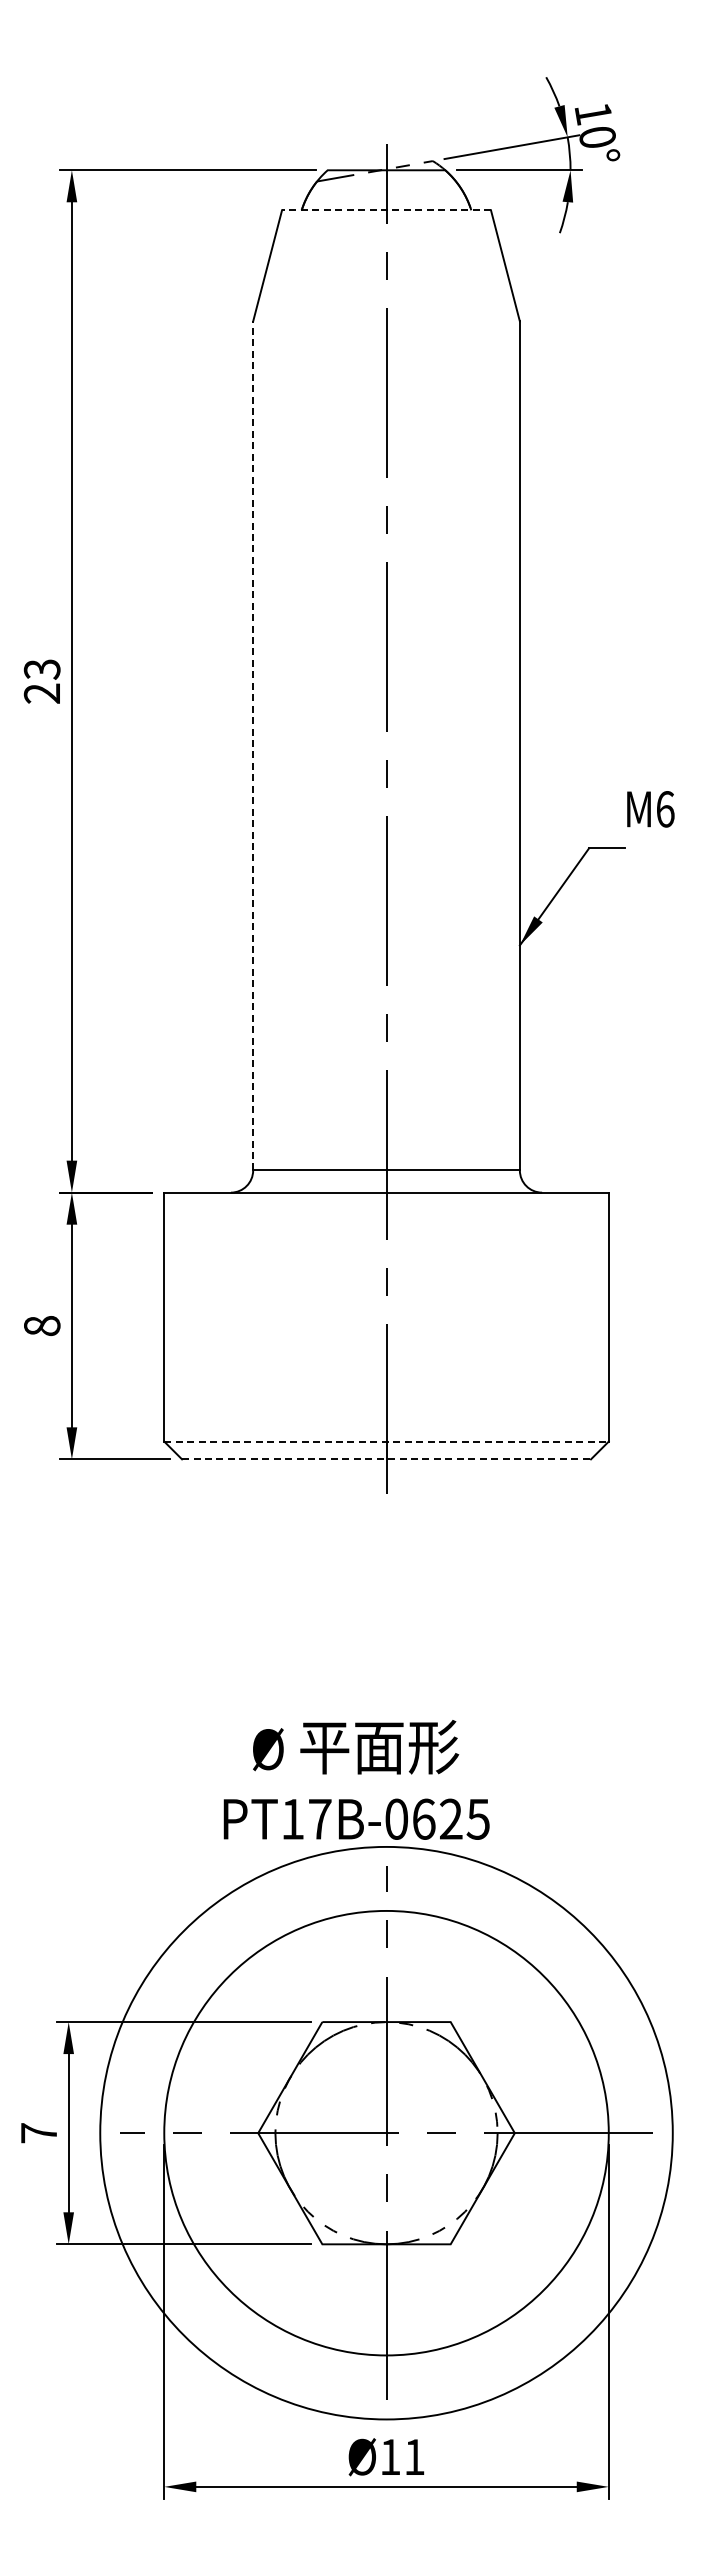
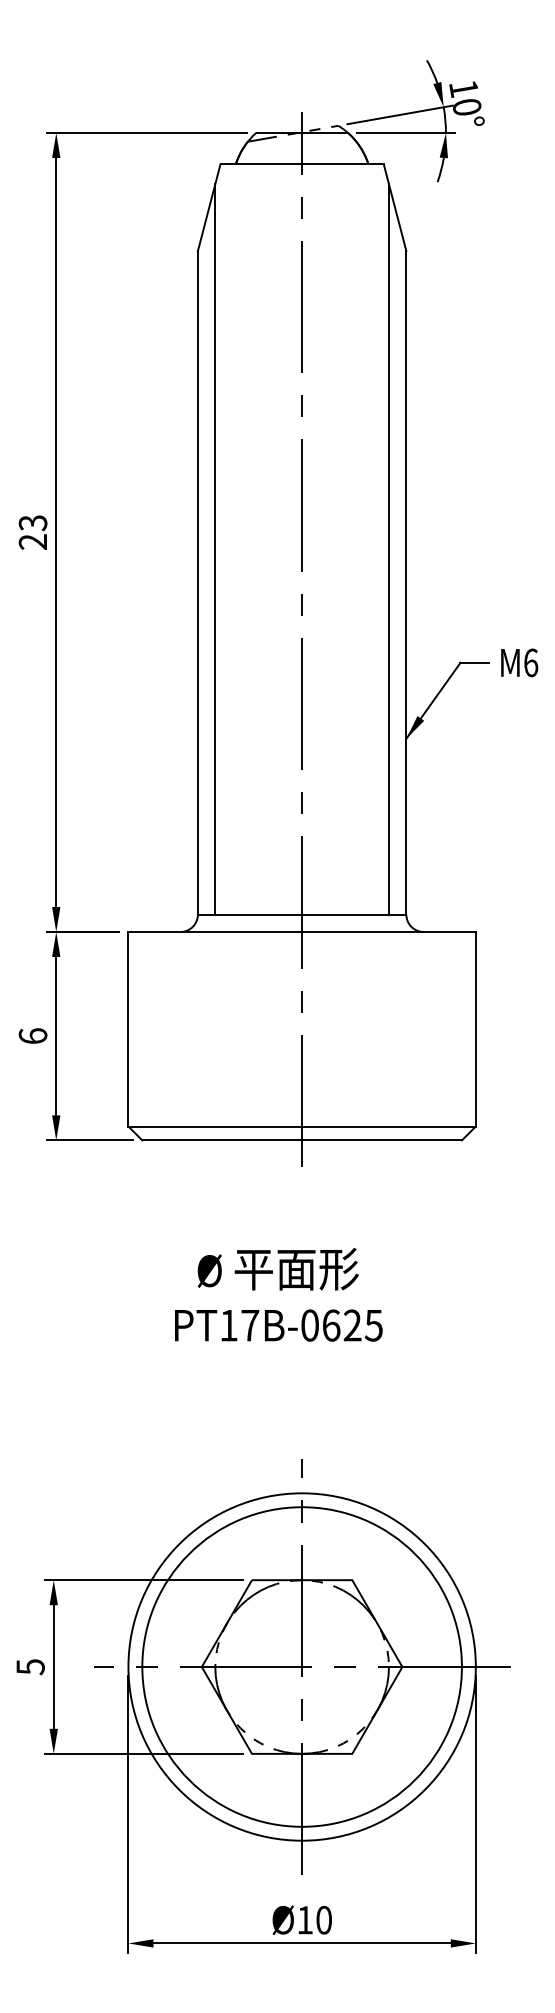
line: (386, 210) -> (302, 164), dashed -> solid
line: (275, 702) -> (215, 548), added
line: (497, 702) -> (388, 548), added
line: (253, 745) -> (198, 582), dashed -> solid
text: (650, 809) -> (519, 663), moved
text: (41, 1325) -> (32, 1035), 8 -> 6
line: (387, 1441) -> (302, 1126), dashed -> solid
line: (387, 1459) -> (302, 1140), dashed -> solid
text: (356, 1779) -> (278, 1294), moved
circle: (386, 2132) -> (302, 1666), size x0.71
text: (39, 2133) -> (30, 1667), 7 -> 5
text: (414, 2456) -> (323, 1919), Ø11 -> Ø10

